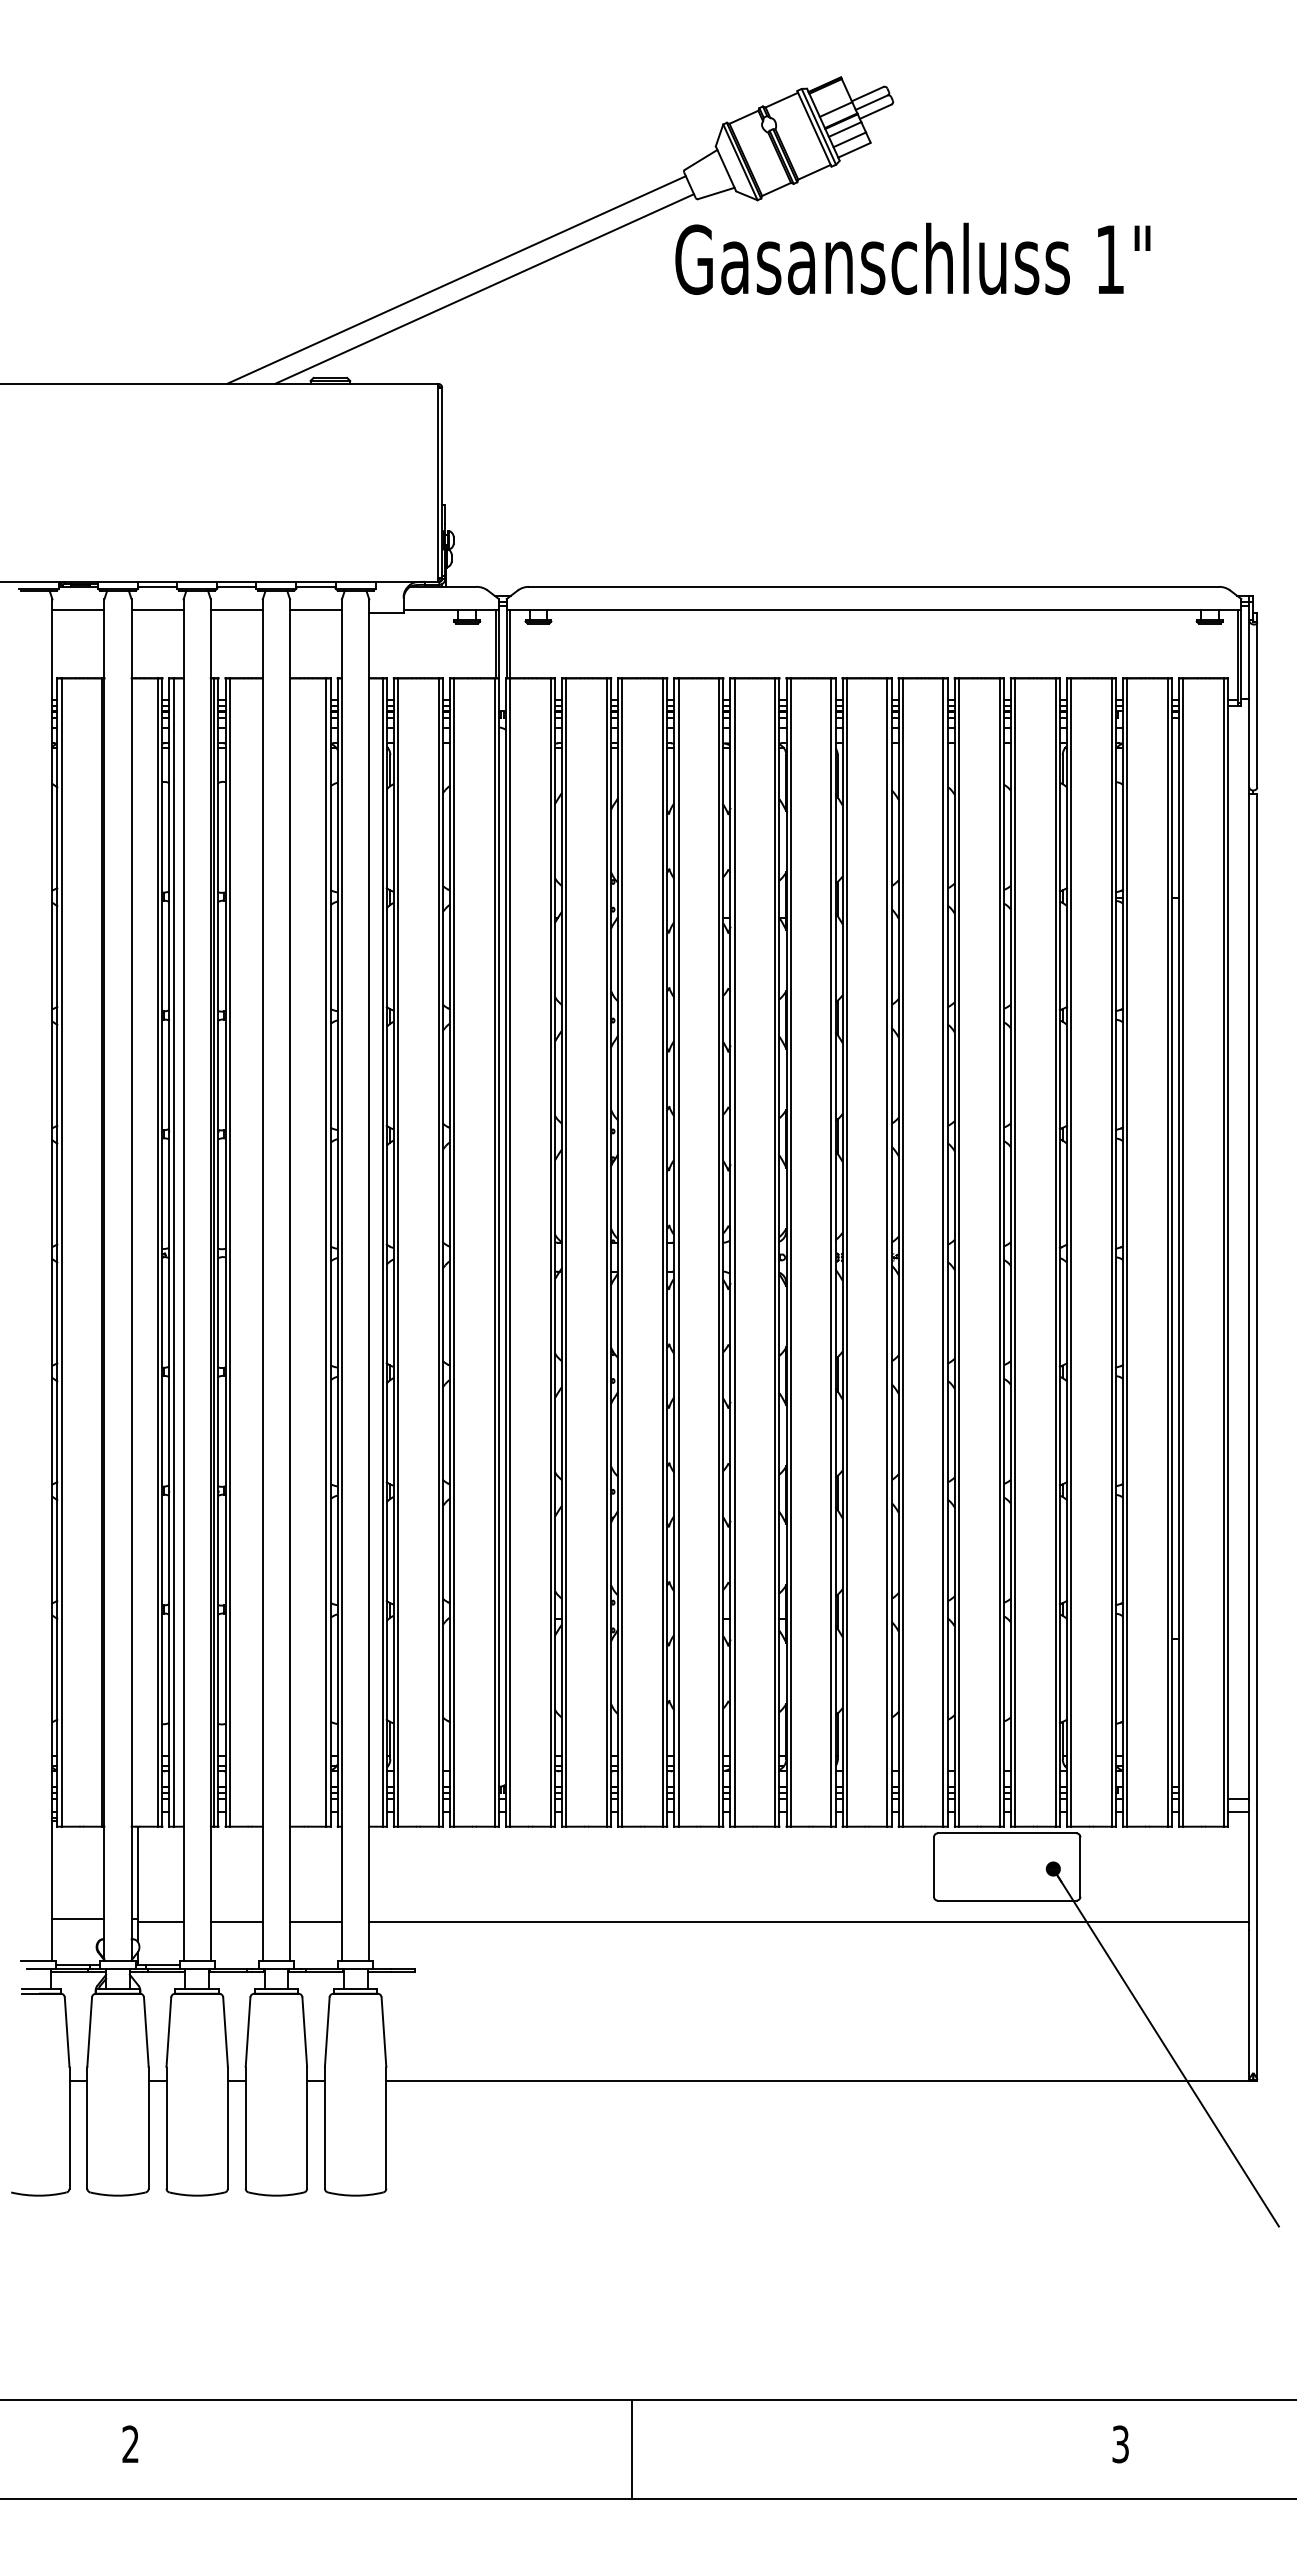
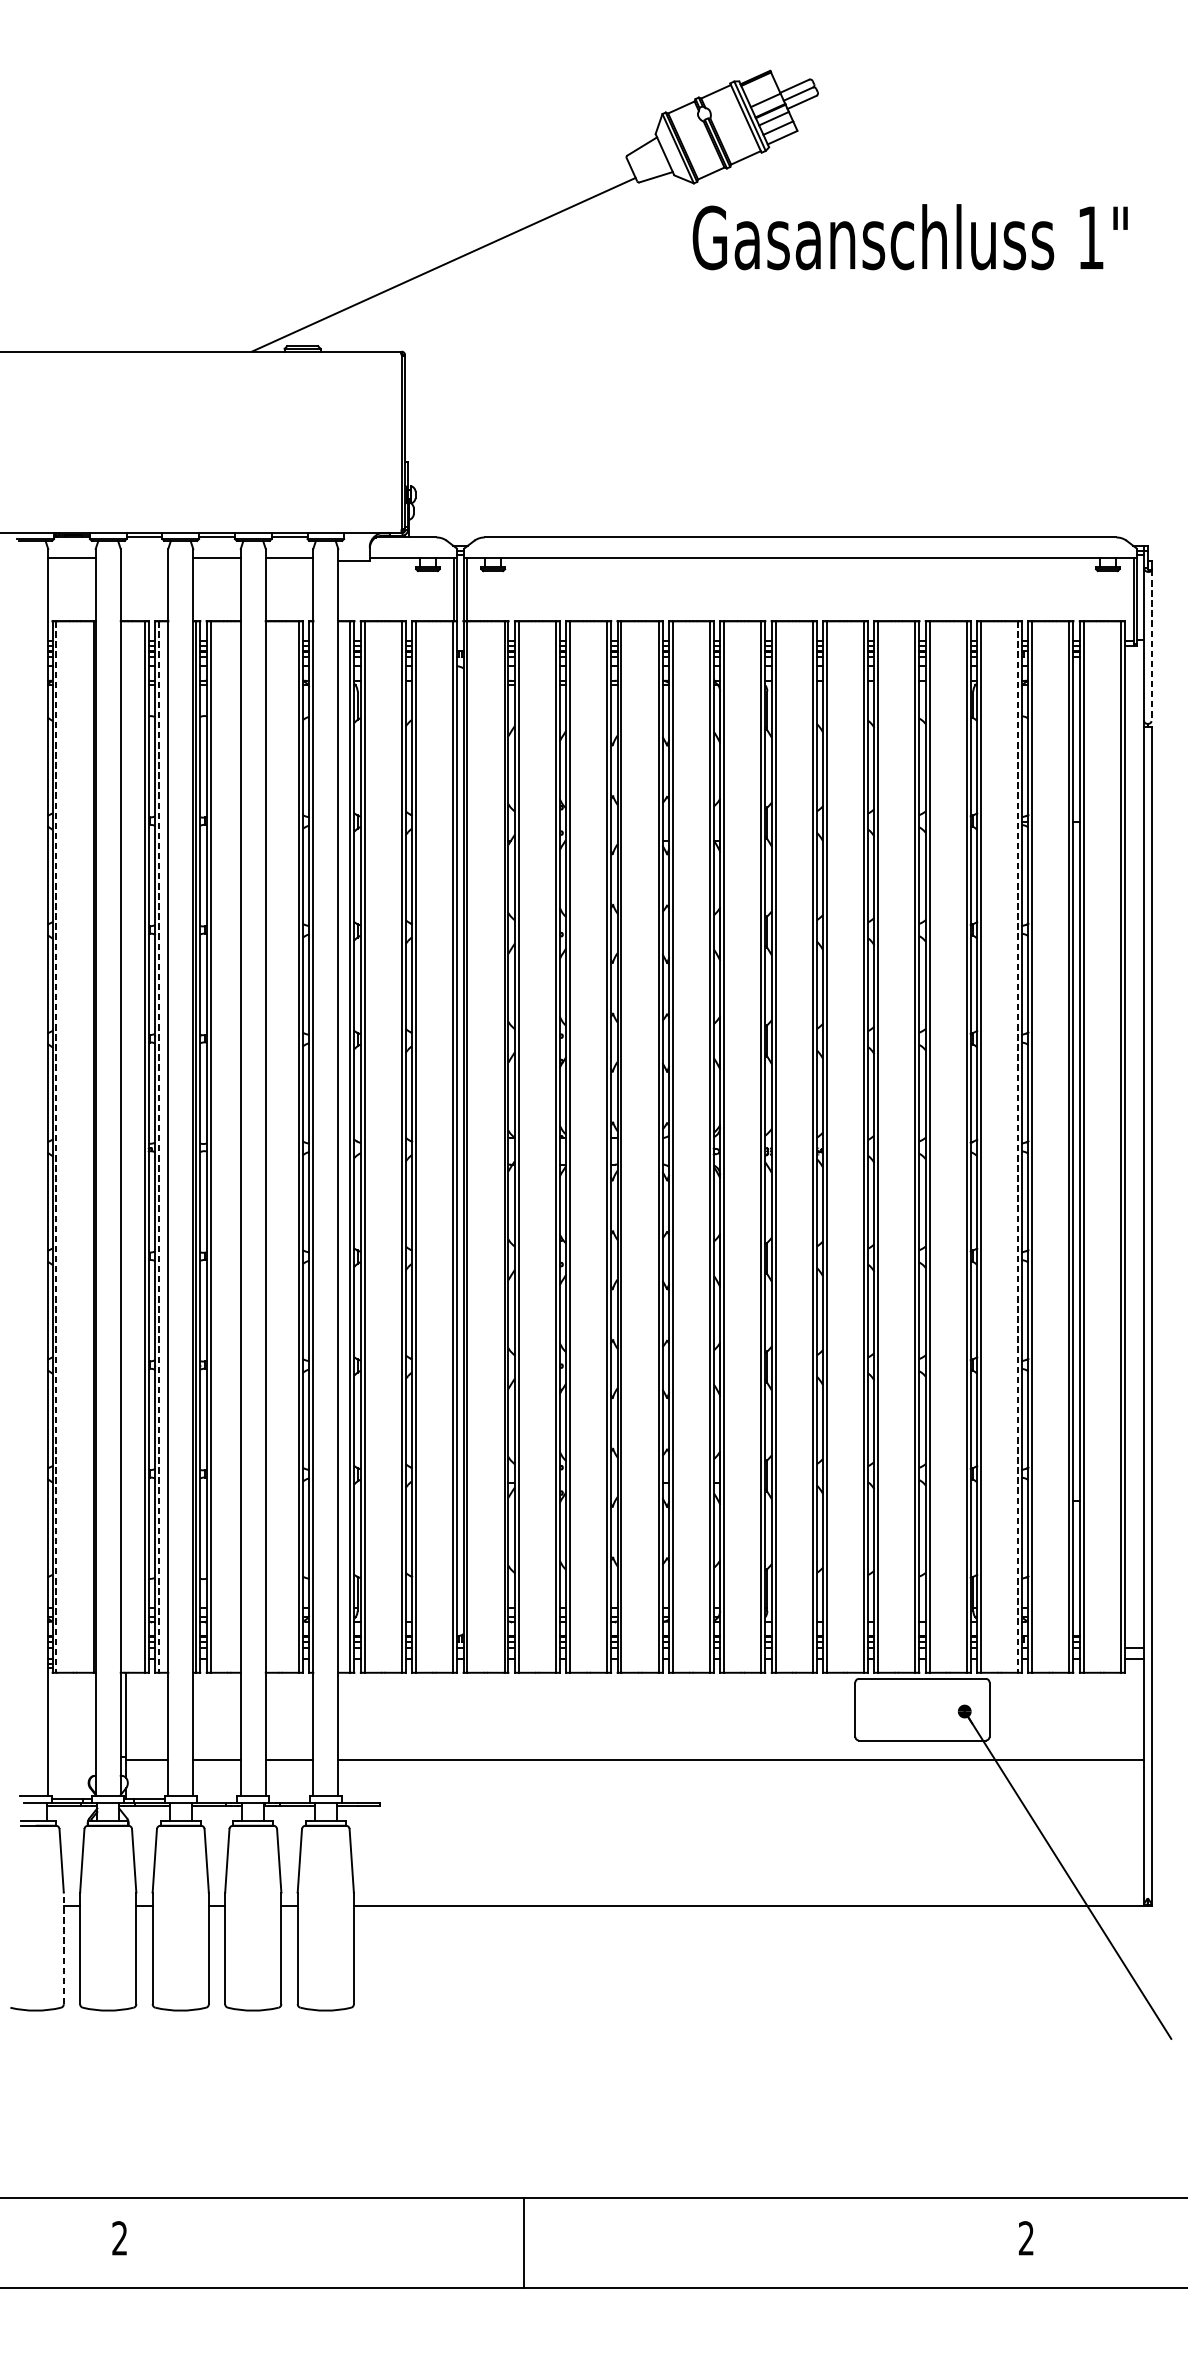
text: (912, 258) -> (909, 236), moved
line: (456, 279) -> (418, 256), removed
line: (157, 609) -> (144, 558), removed
line: (1257, 705) -> (1151, 646), solid -> dashed
line: (61, 1253) -> (56, 1147), solid -> dashed
line: (173, 1253) -> (159, 1147), solid -> dashed
line: (1111, 1253) -> (1017, 1147), solid -> dashed
line: (78, 1918) -> (72, 1756), removed
line: (69, 2127) -> (63, 1948), solid -> dashed
text: (1120, 2444) -> (1026, 2238), 3 -> 2
line: (631, 2448) -> (523, 2242), moved

